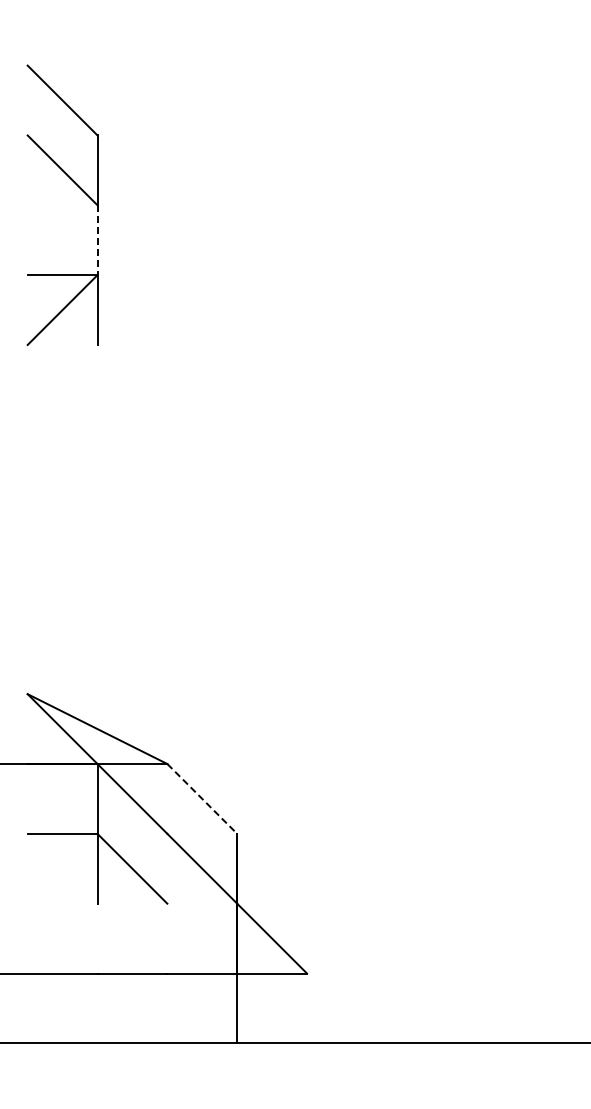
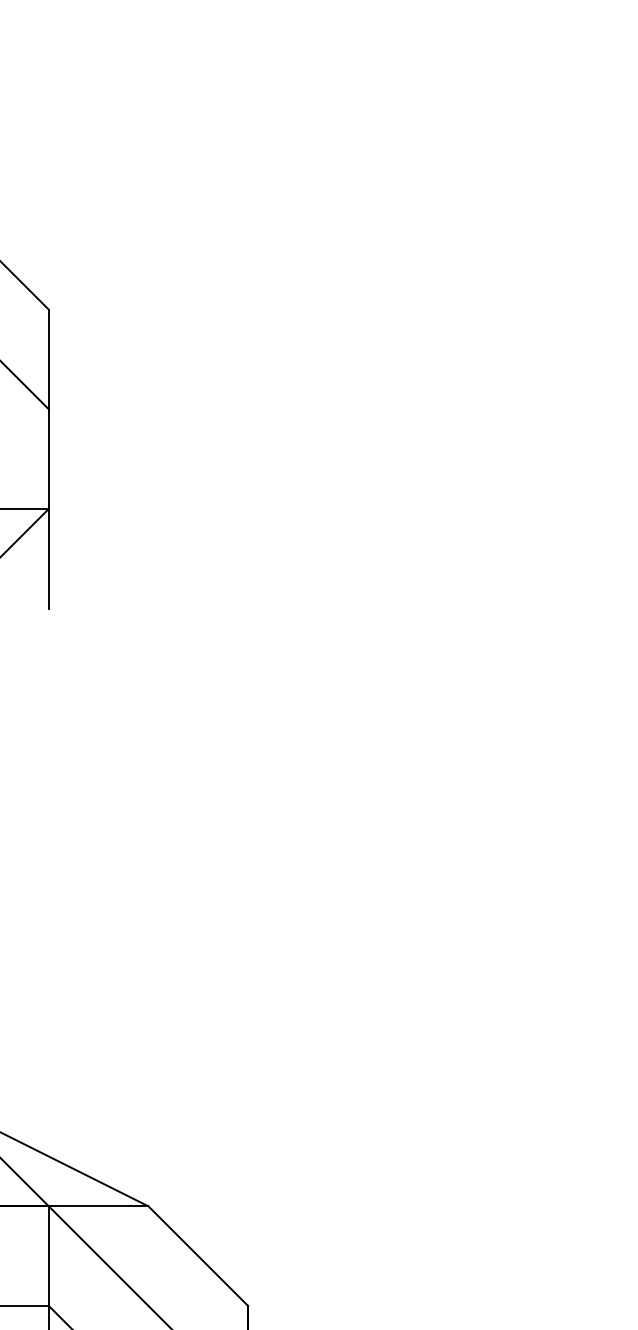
line: (97, 240) -> (48, 459), dashed -> solid
line: (202, 799) -> (198, 1256), dashed -> solid

